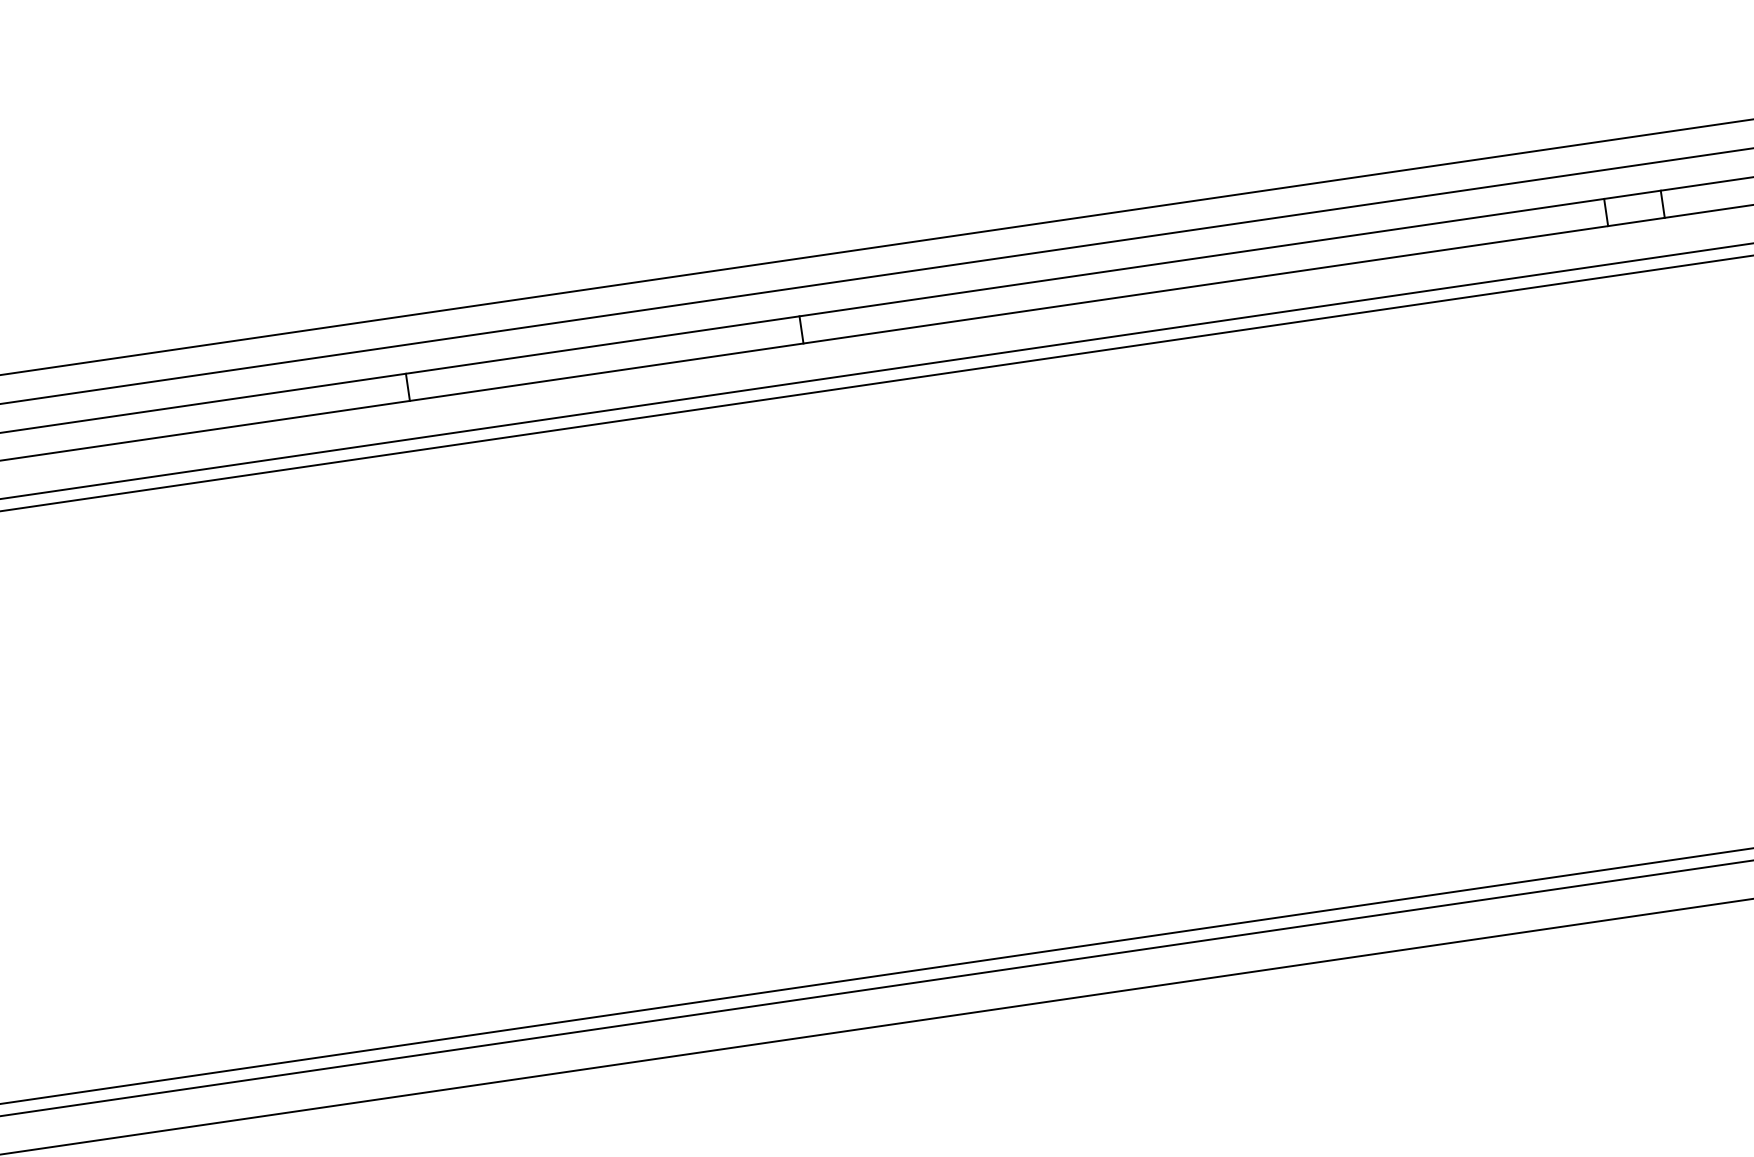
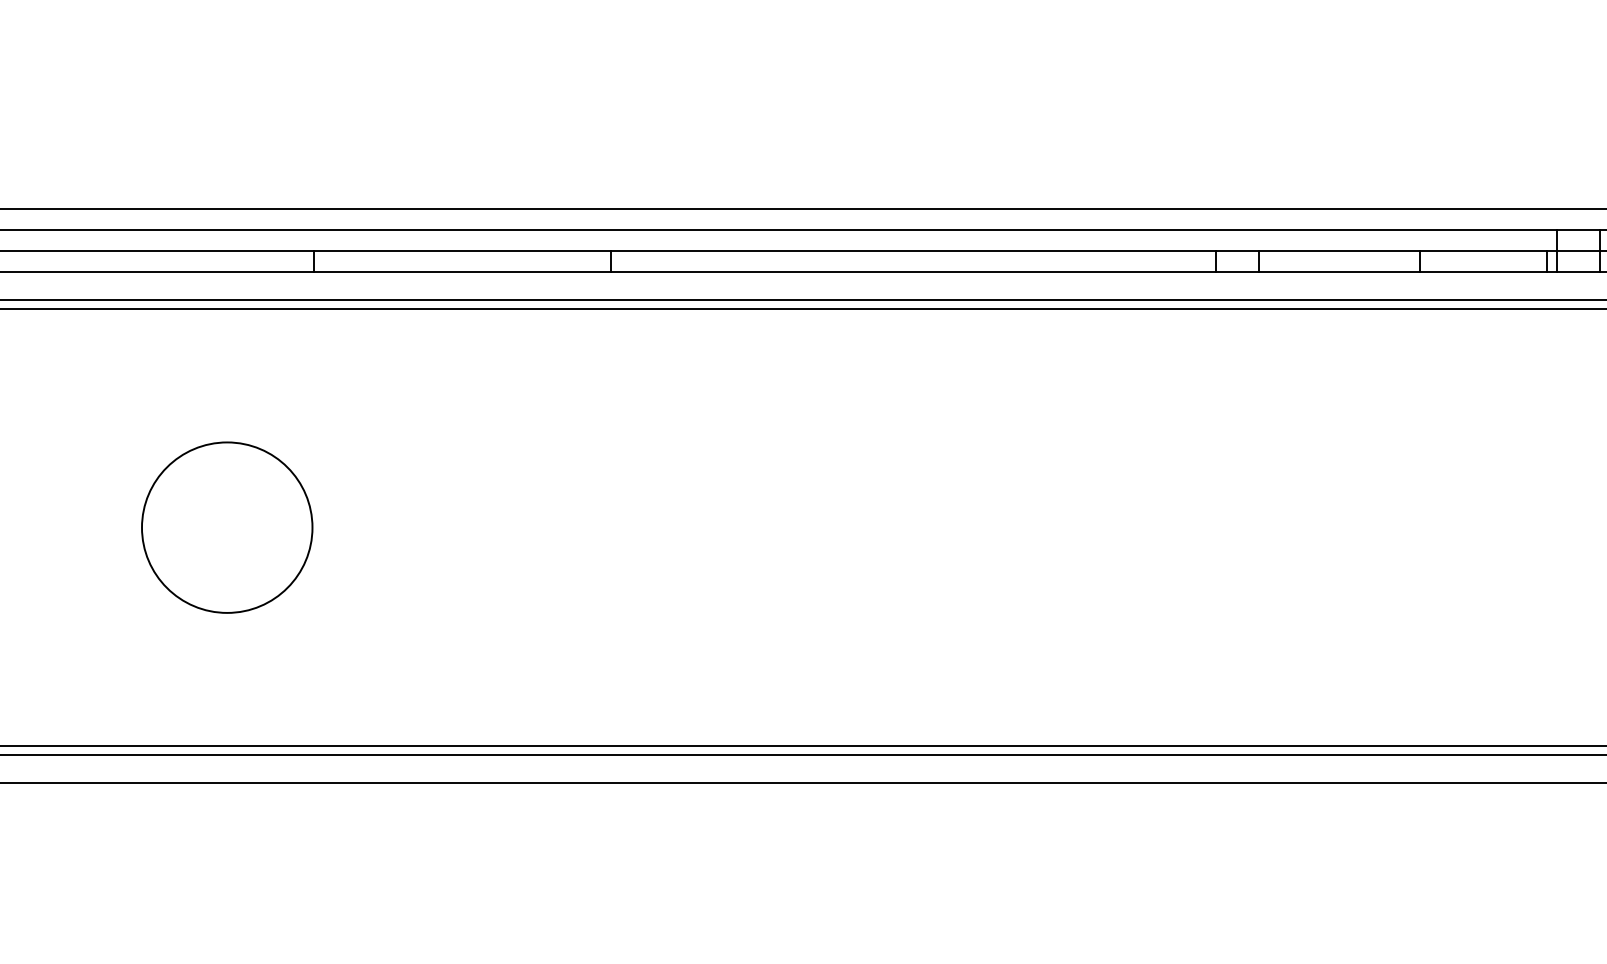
circle: (344, 757) -> (227, 527), added

